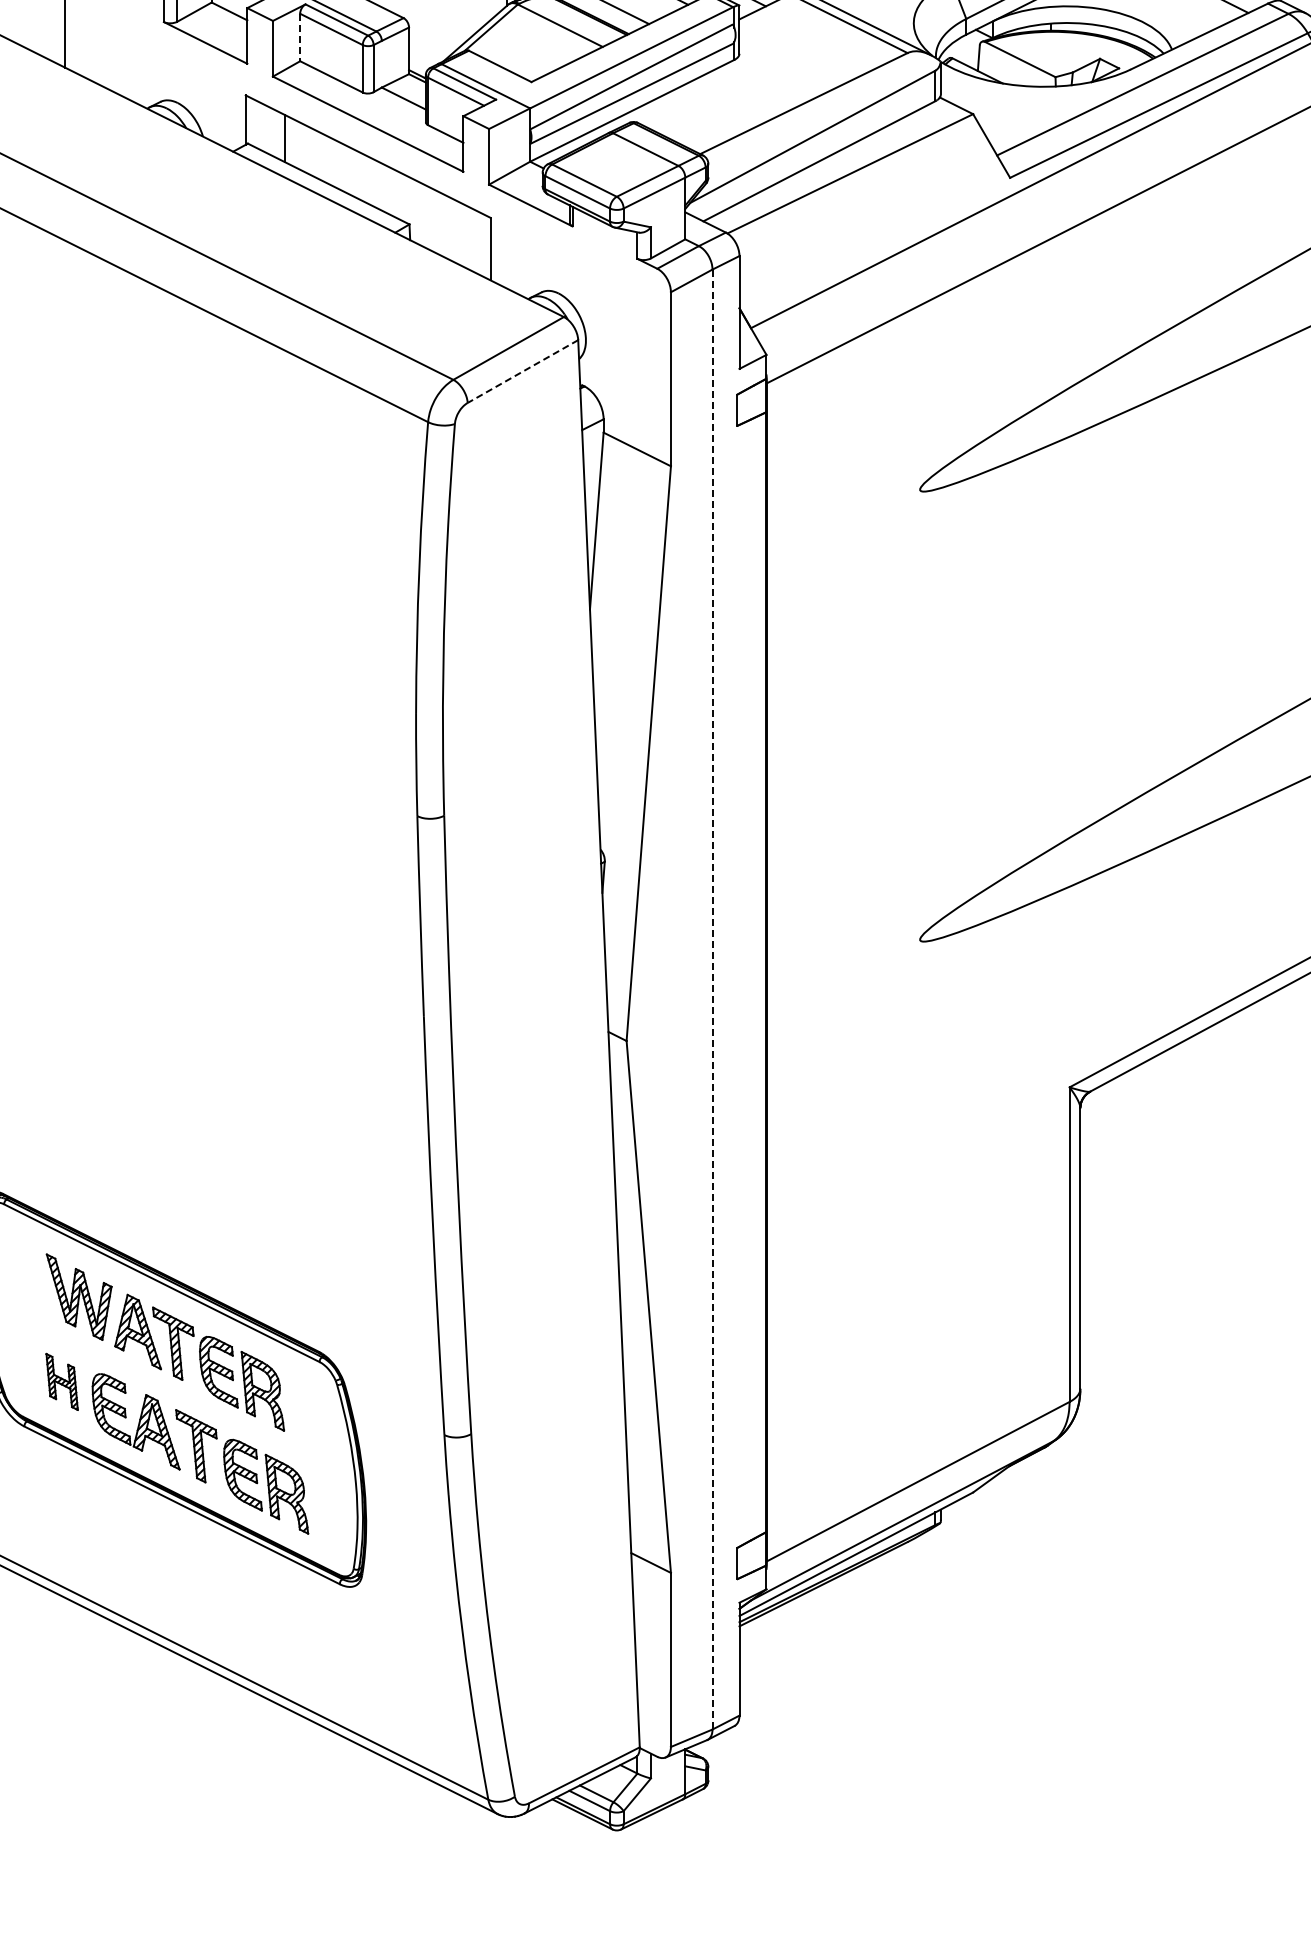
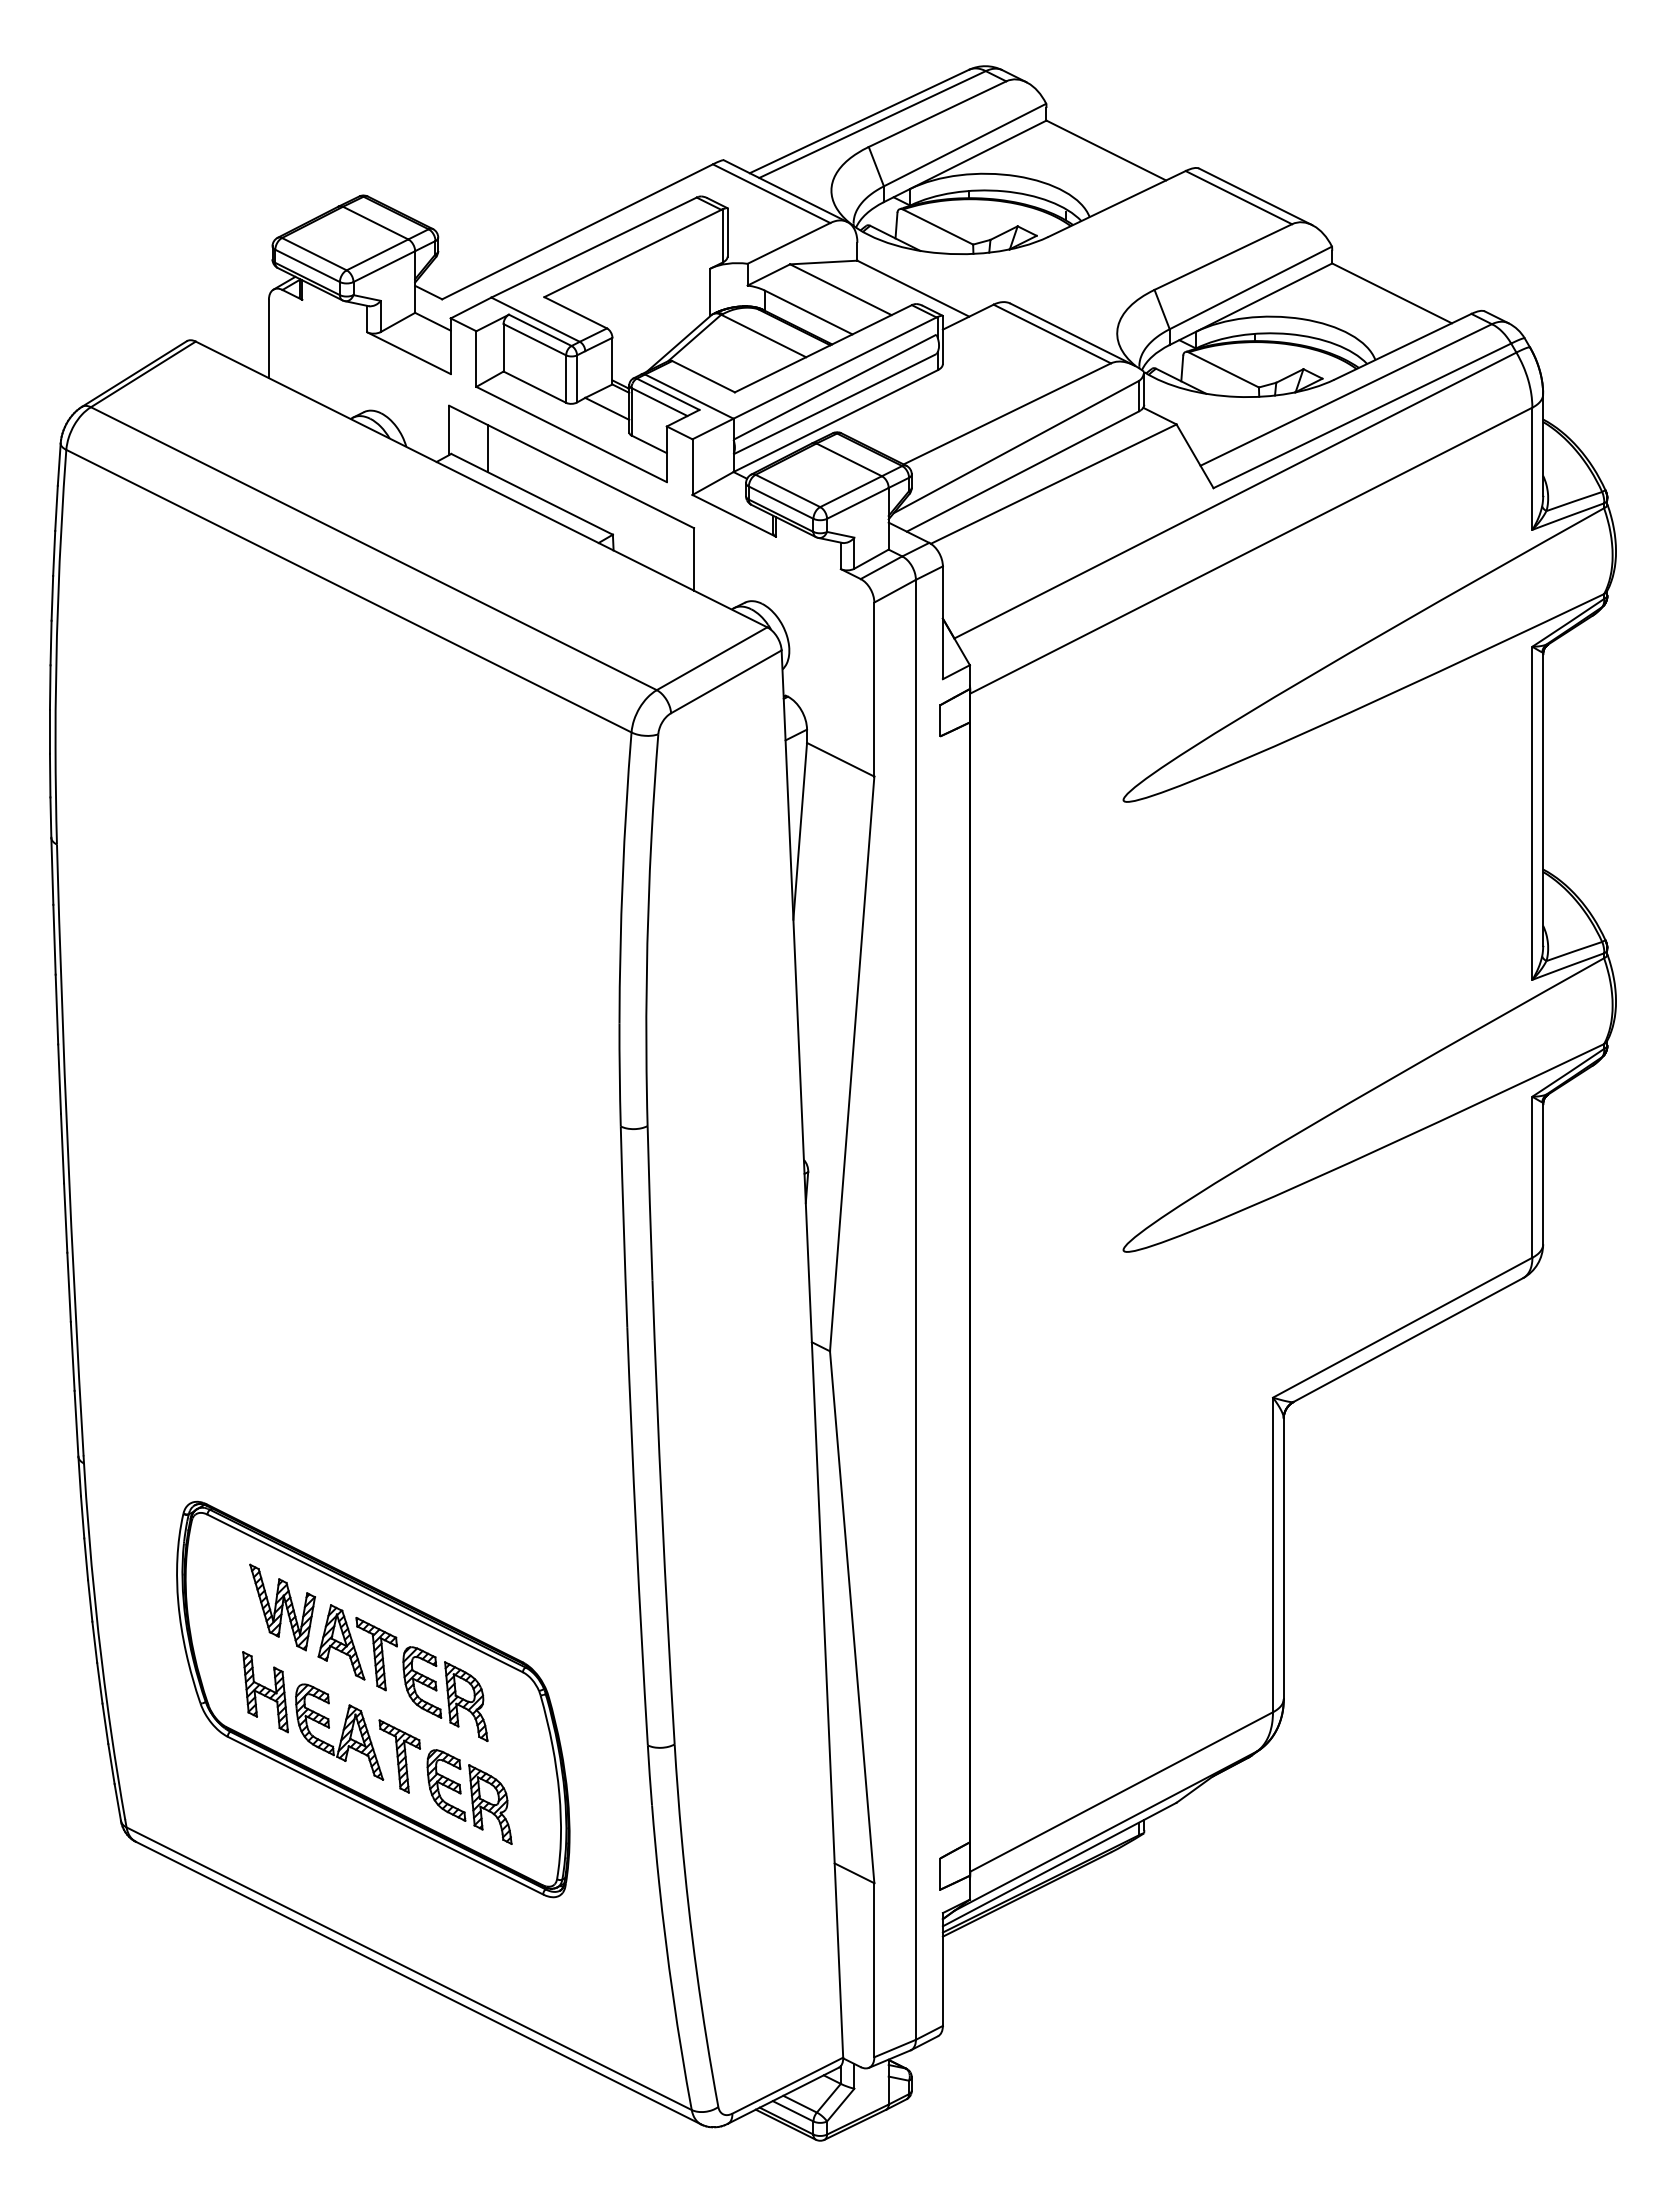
line: (300, 37) -> (503, 347), dashed -> solid
line: (523, 371) -> (726, 681), dashed -> solid
line: (712, 999) -> (915, 1309), dashed -> solid
part: (62, 1382) -> (265, 1692), size x1.43

